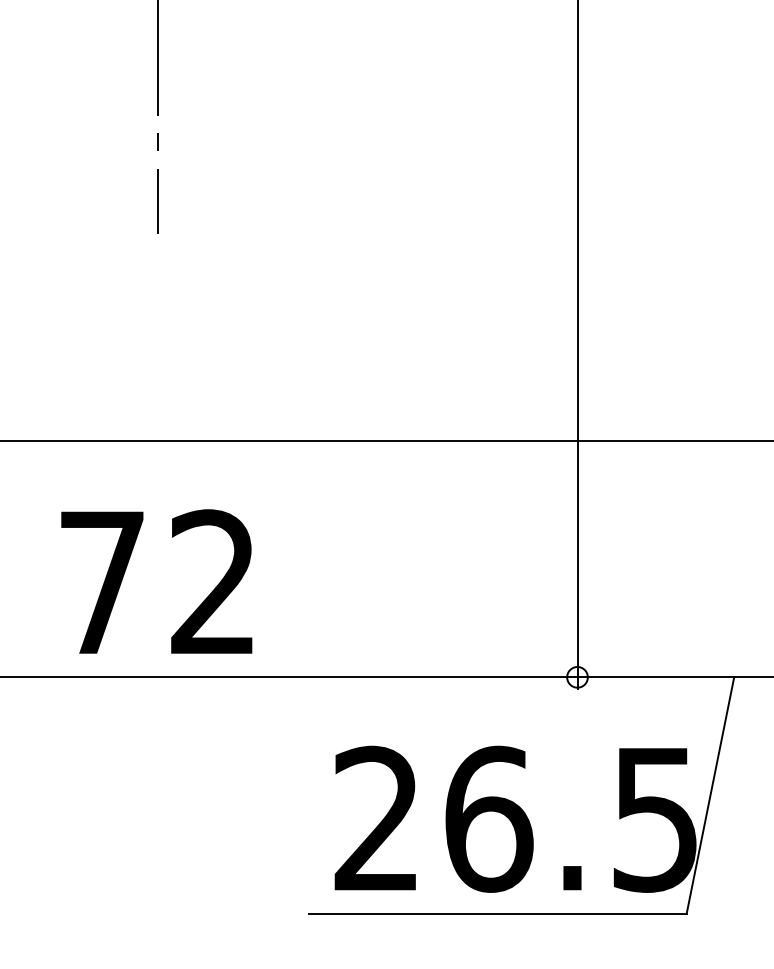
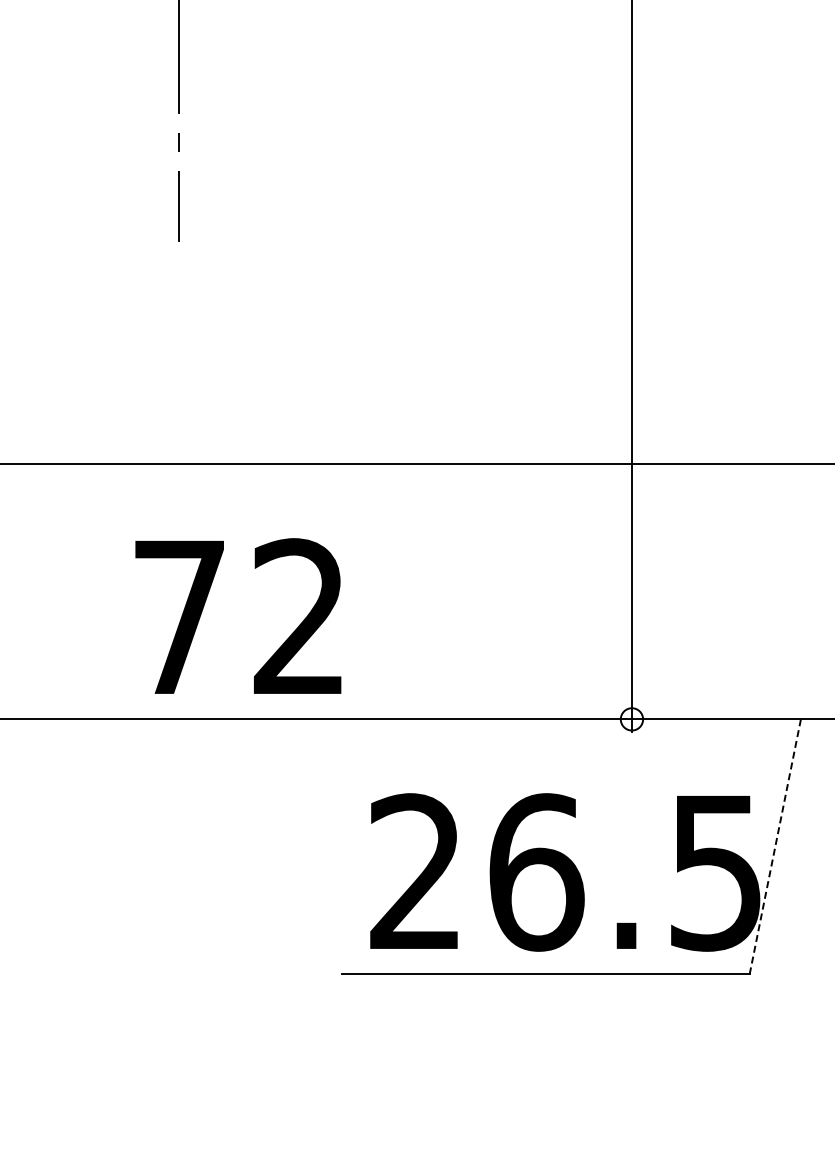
text: (156, 580) -> (238, 615), moved
line: (710, 796) -> (775, 847), solid -> dashed

